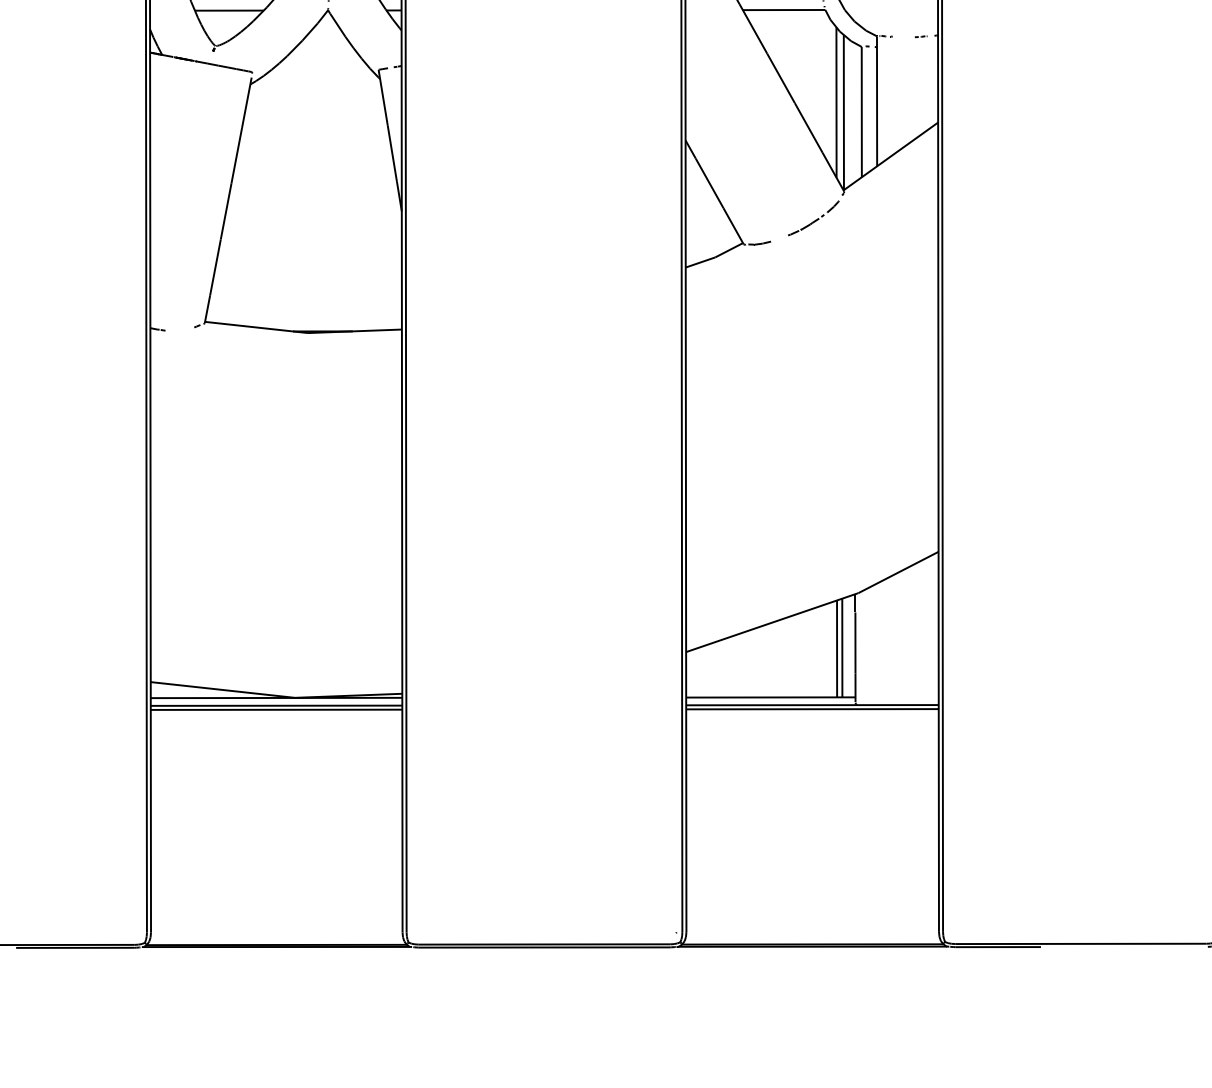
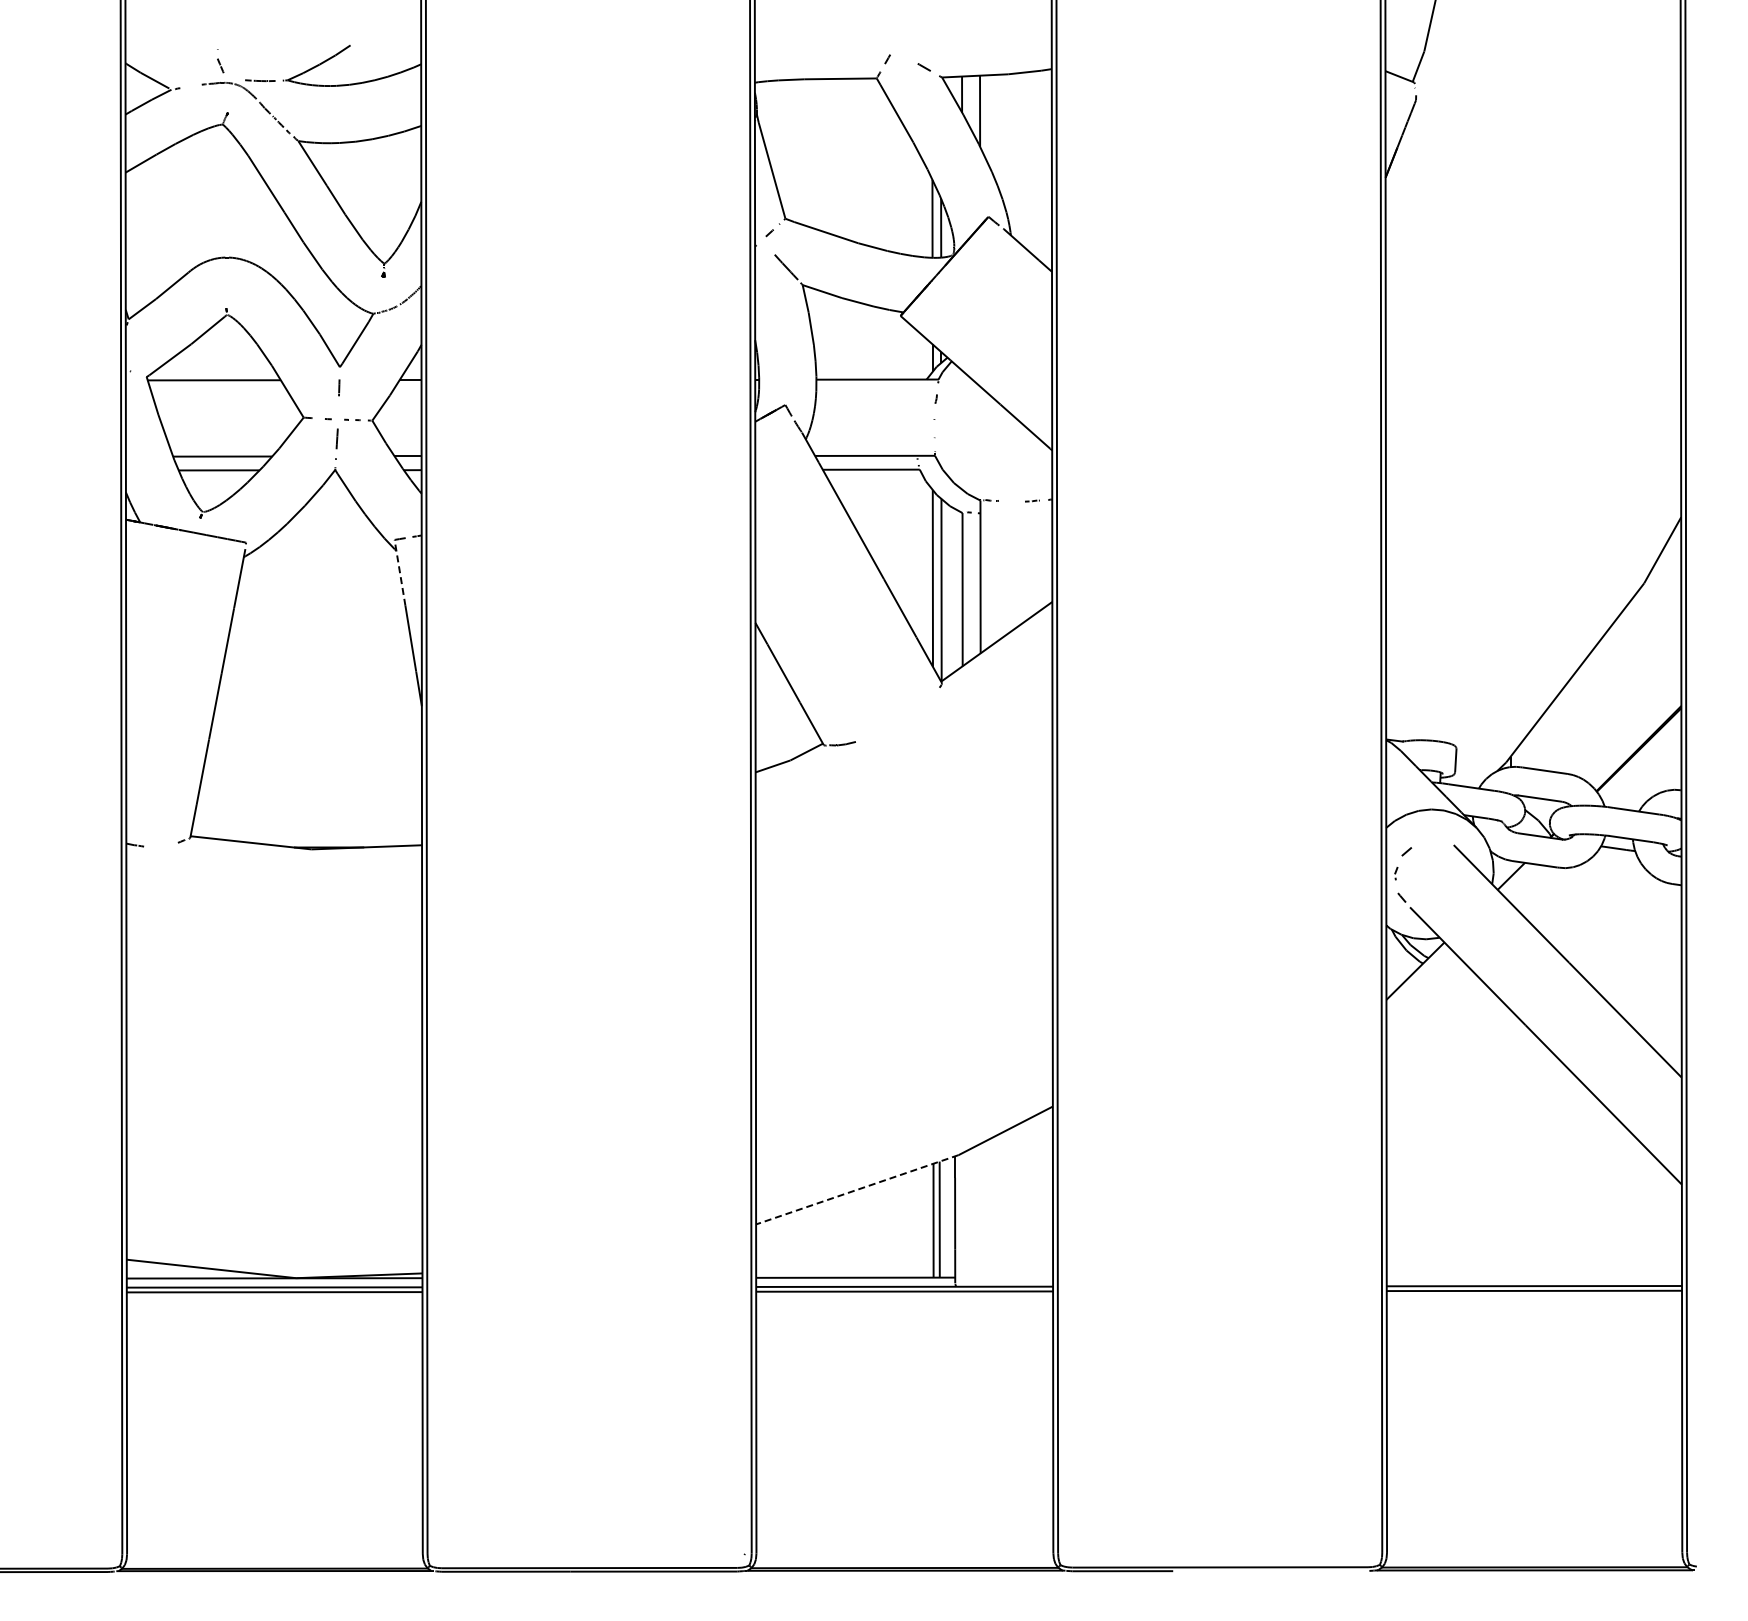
line: (382, 97) -> (399, 572), solid -> dashed
part: (814, 218) -> (906, 714), removed
line: (771, 622) -> (856, 1189), solid -> dashed

